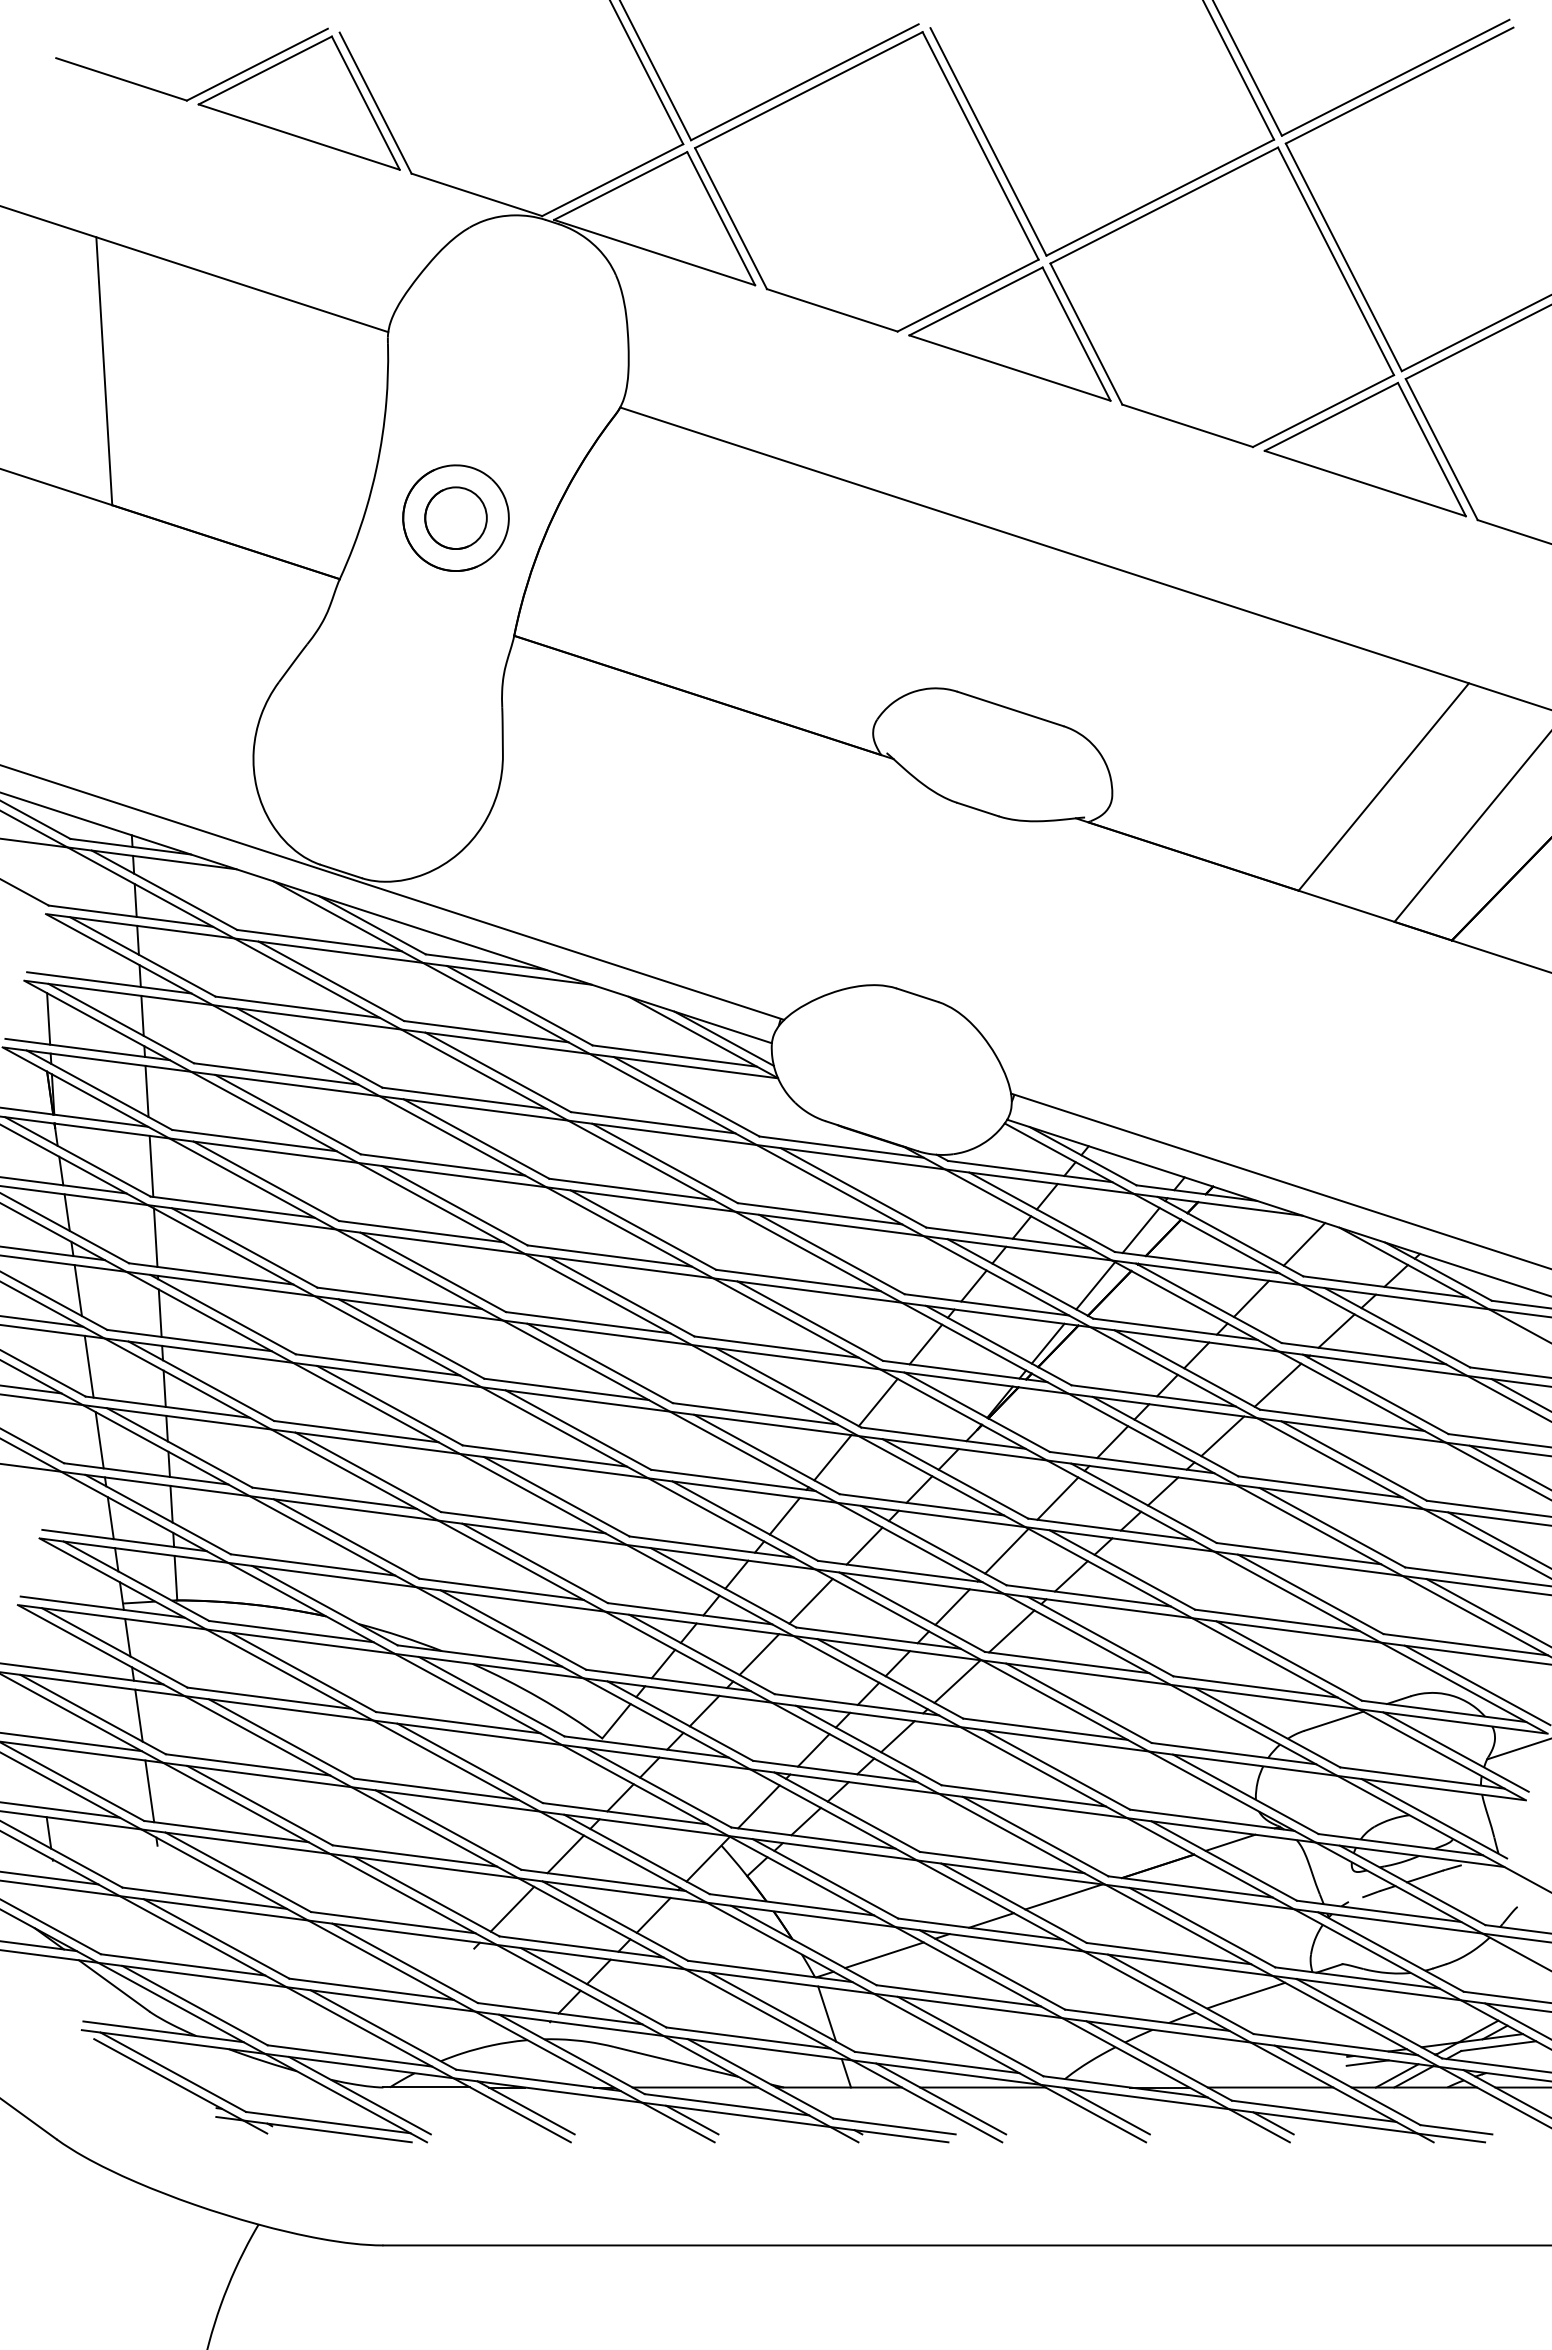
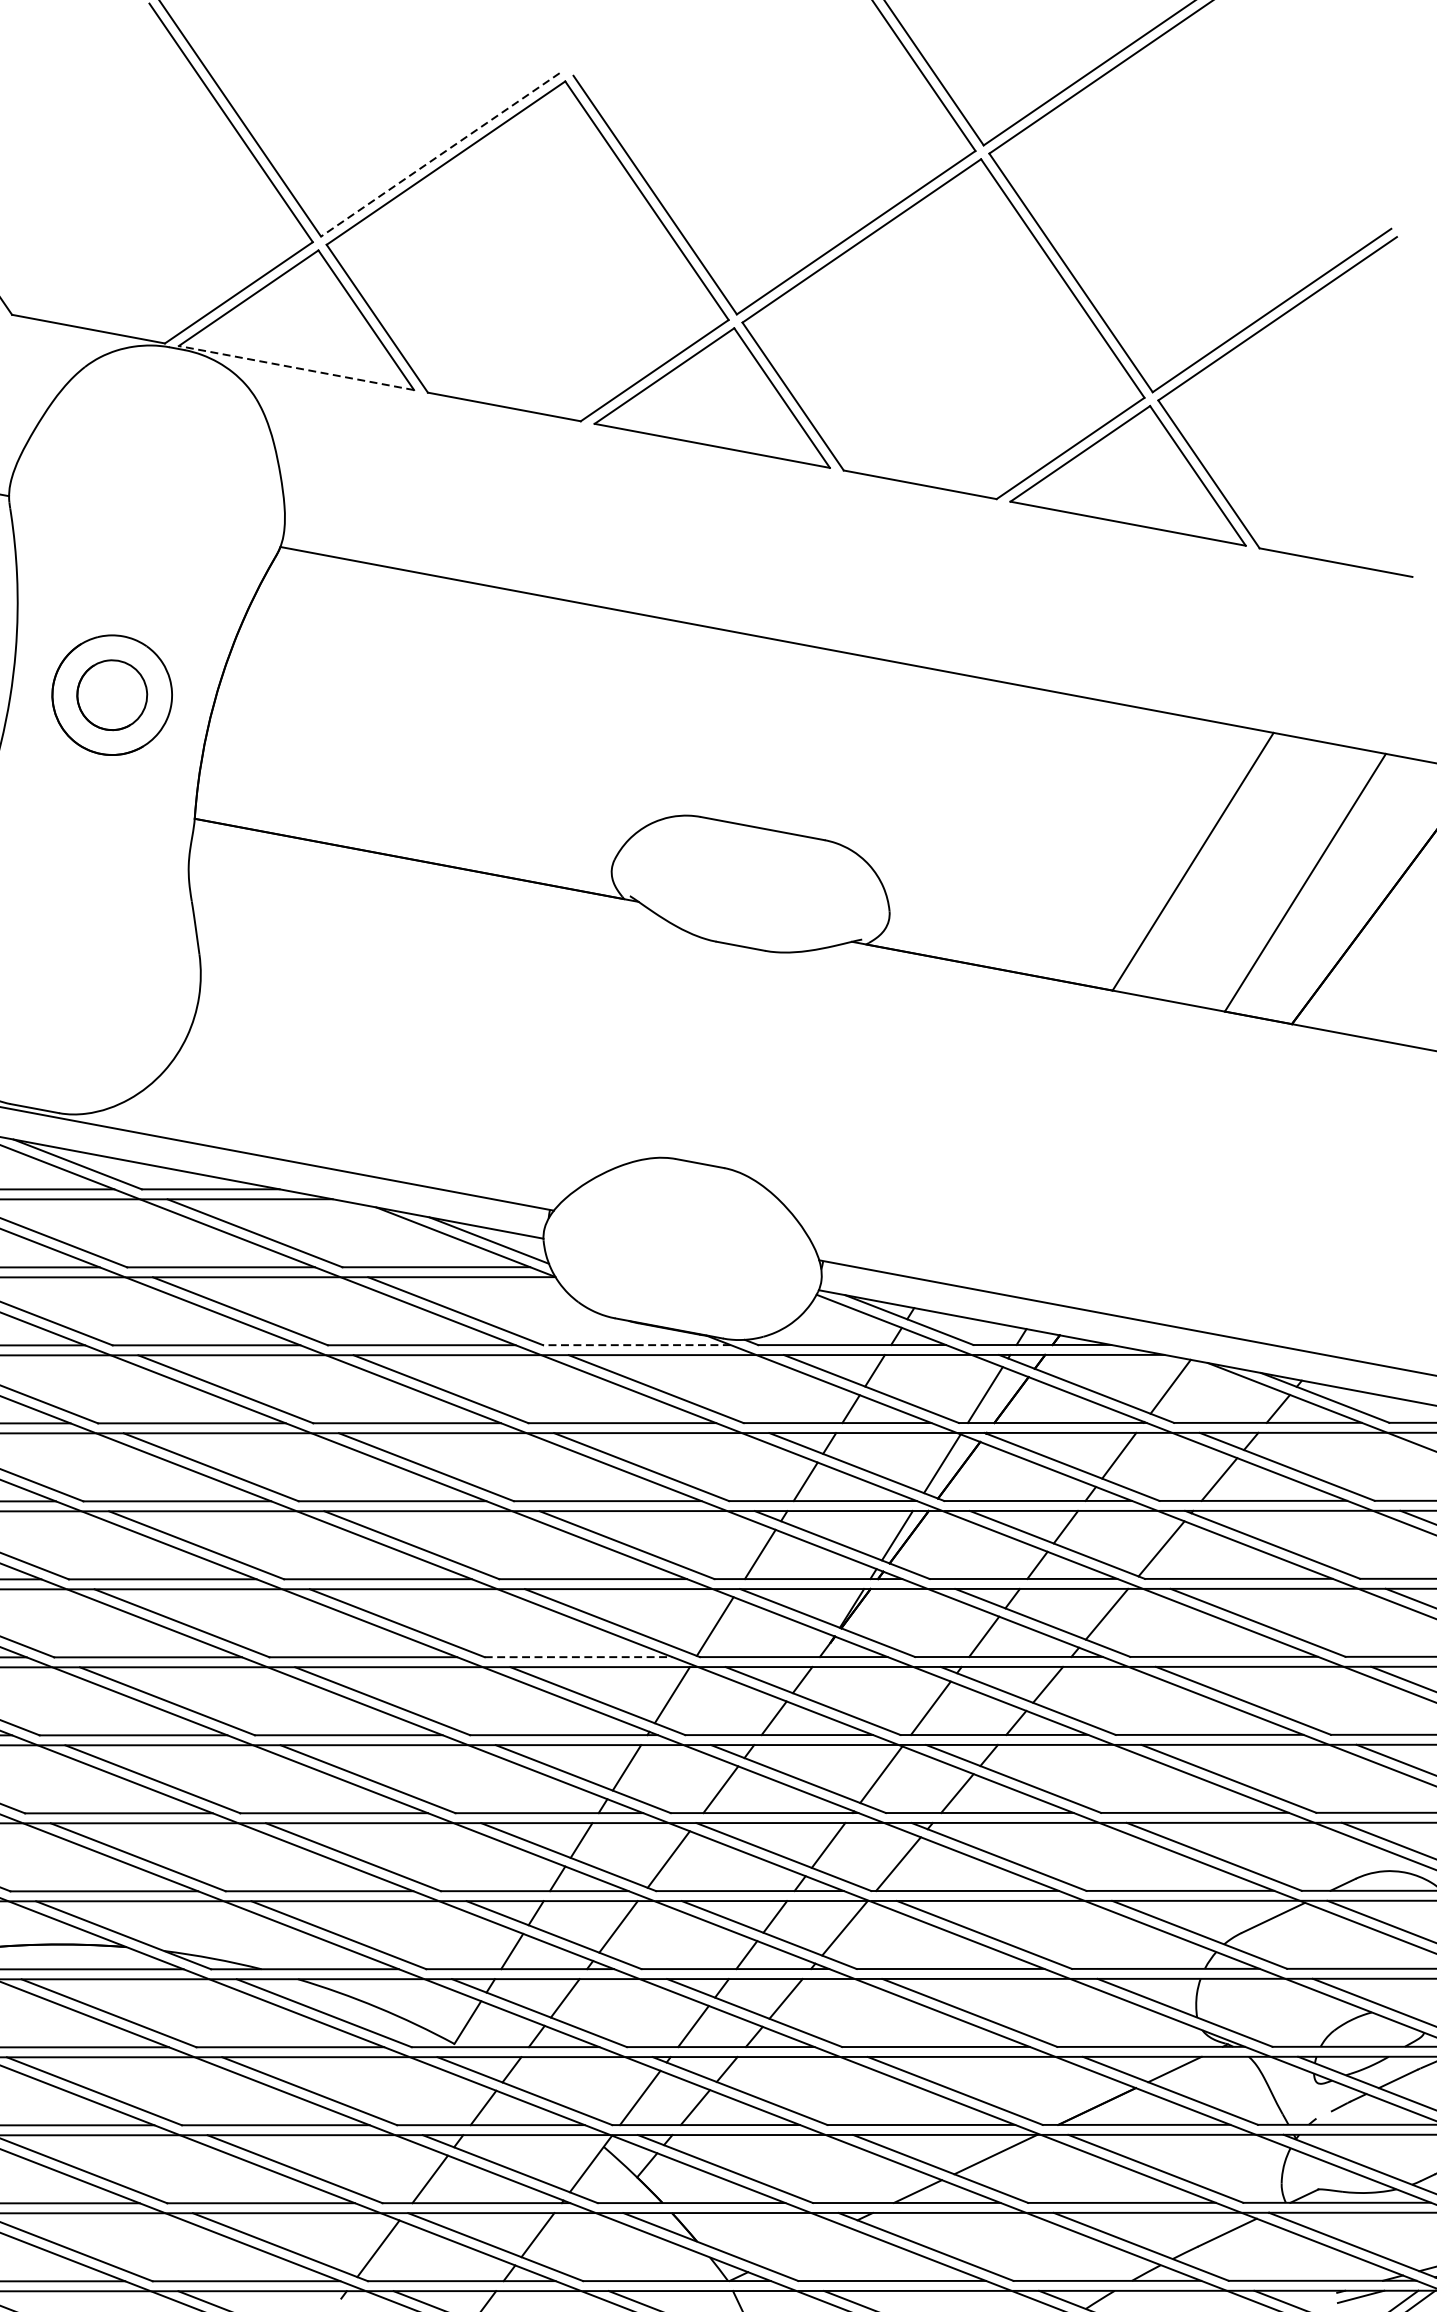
line: (804, 82) -> (439, 155), solid -> dashed
line: (654, 252) -> (296, 367), solid -> dashed
line: (841, 1147) -> (636, 1345), solid -> dashed
line: (755, 1413) -> (579, 1656), solid -> dashed
line: (884, 1955) -> (802, 2246), removed

